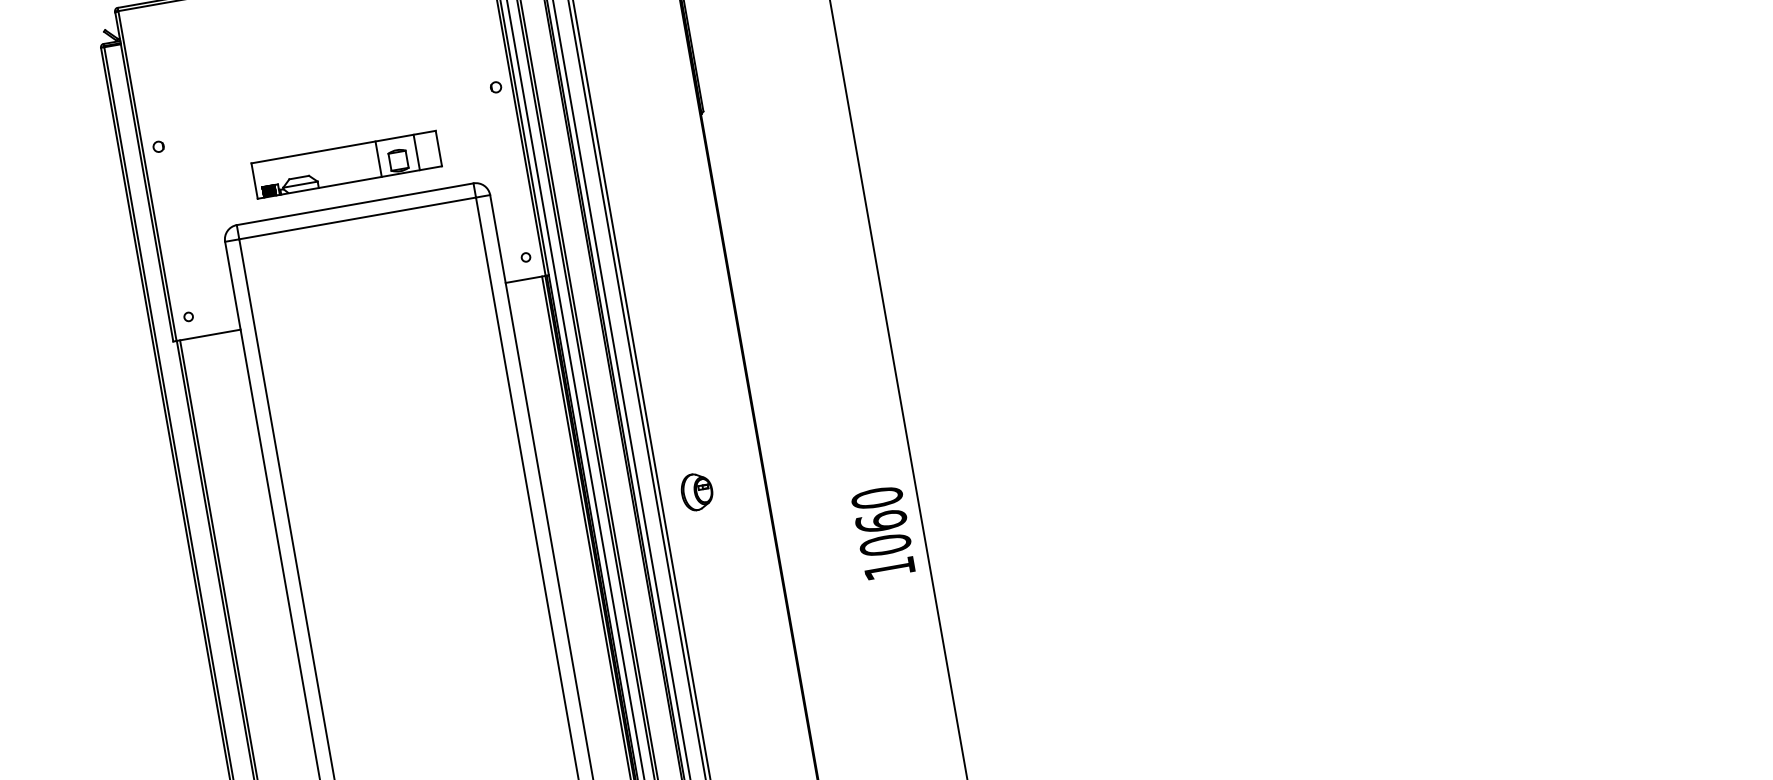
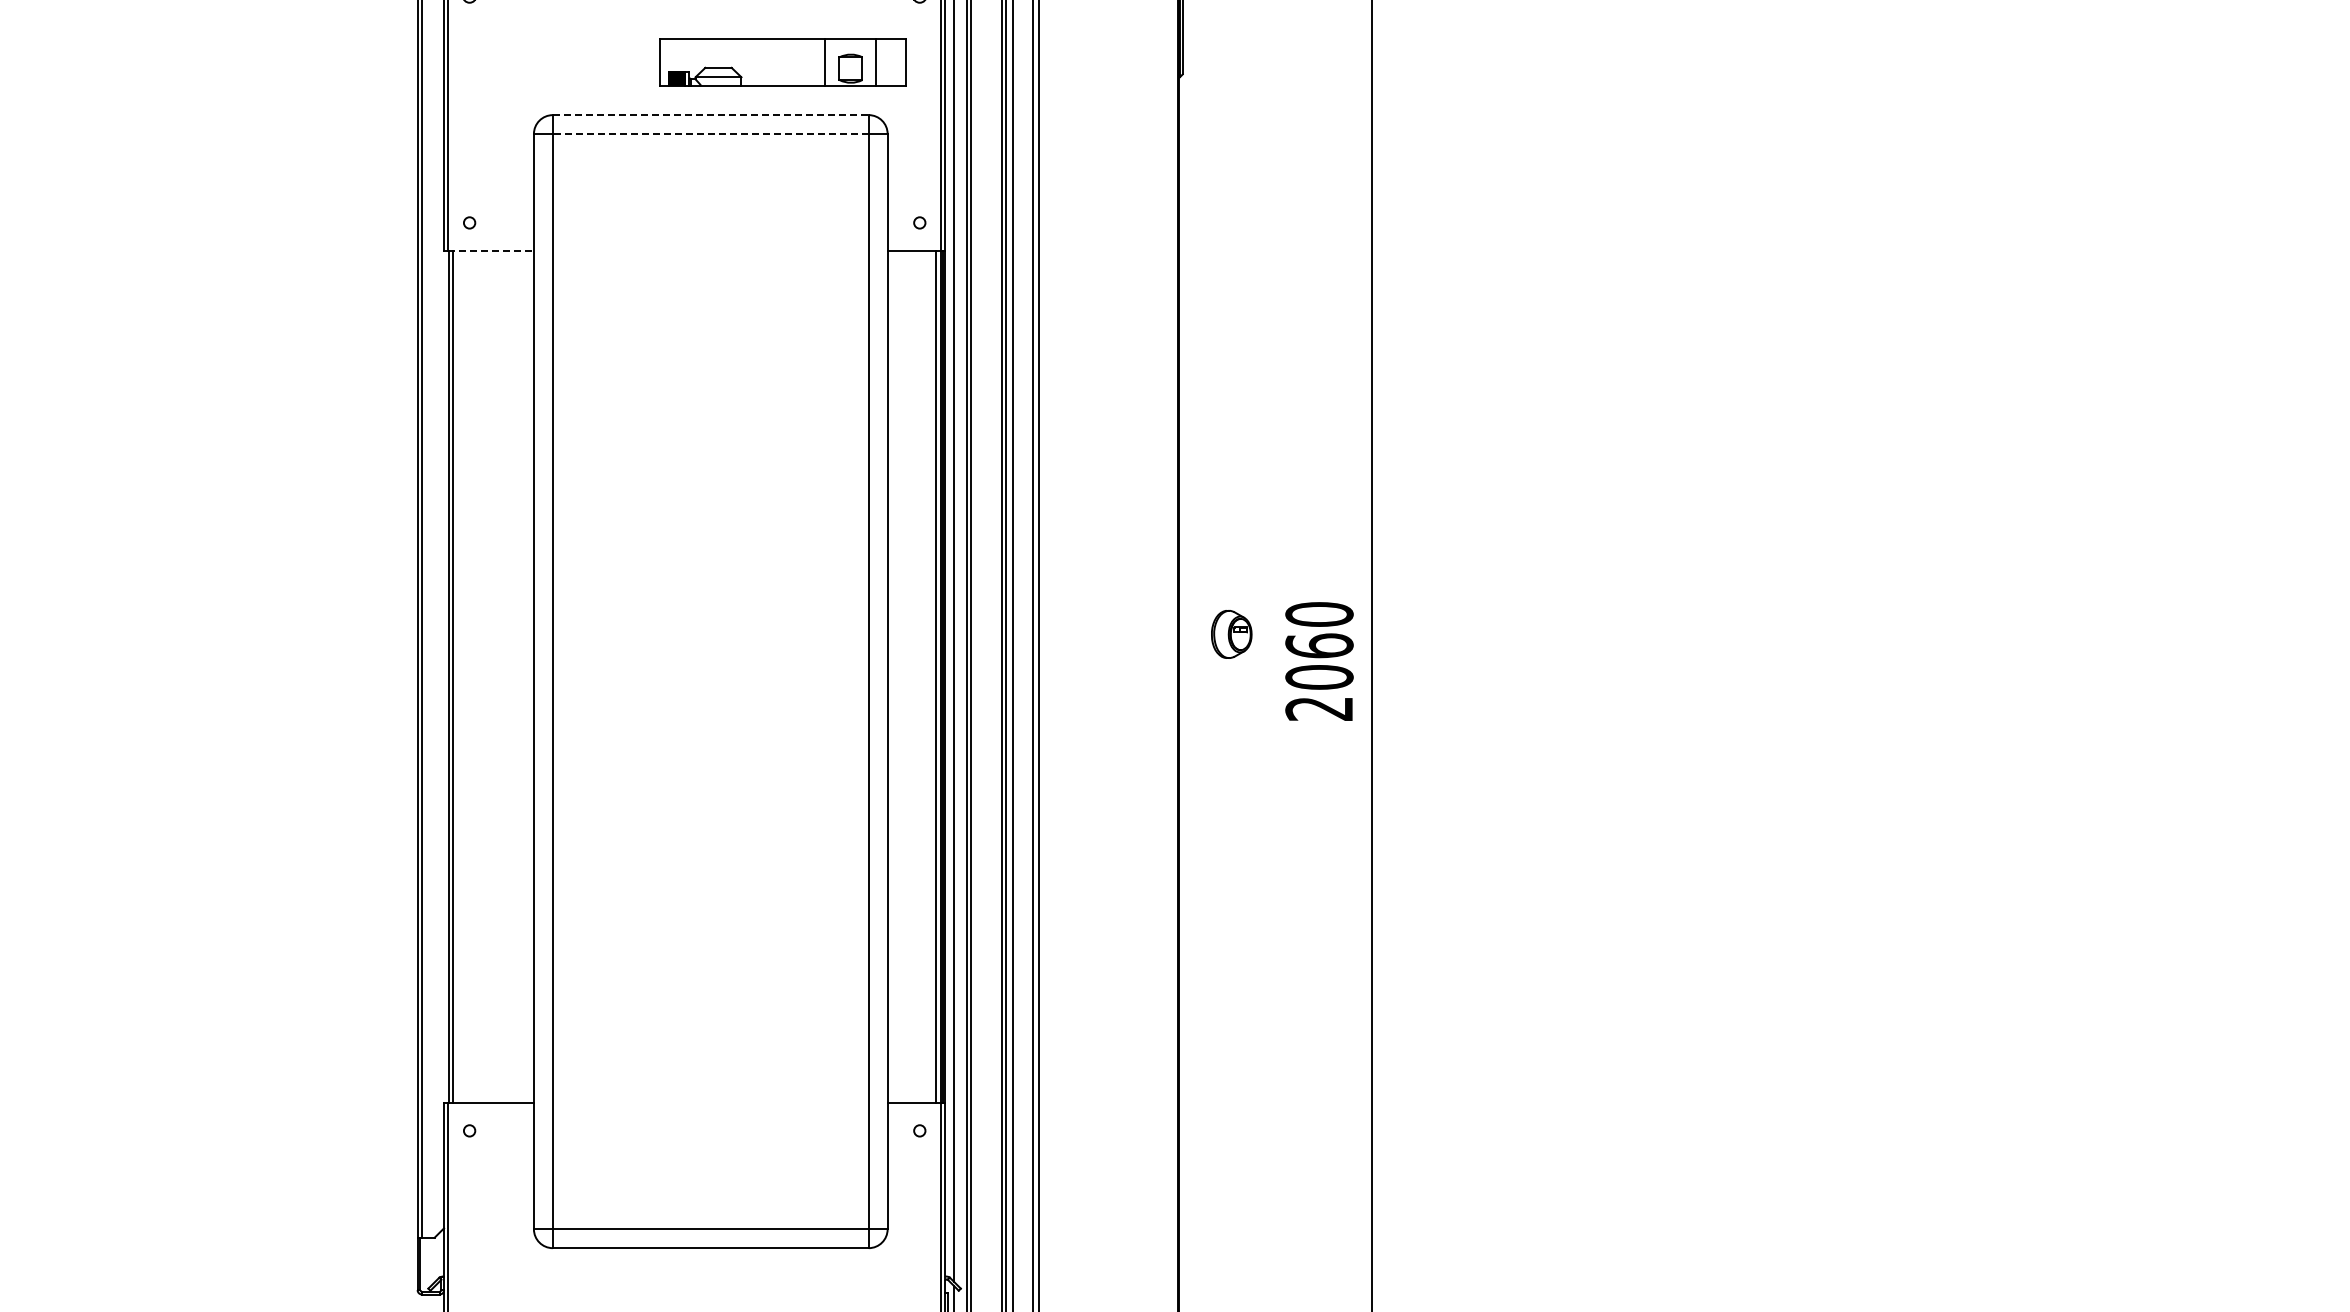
part: (346, 165) -> (782, 62), moved
line: (354, 204) -> (710, 115), solid -> dashed
line: (357, 218) -> (710, 134), solid -> dashed
line: (208, 335) -> (491, 251), solid -> dashed
part: (696, 491) -> (1231, 634), moved
text: (888, 568) -> (1318, 708), 1060 -> 2060

